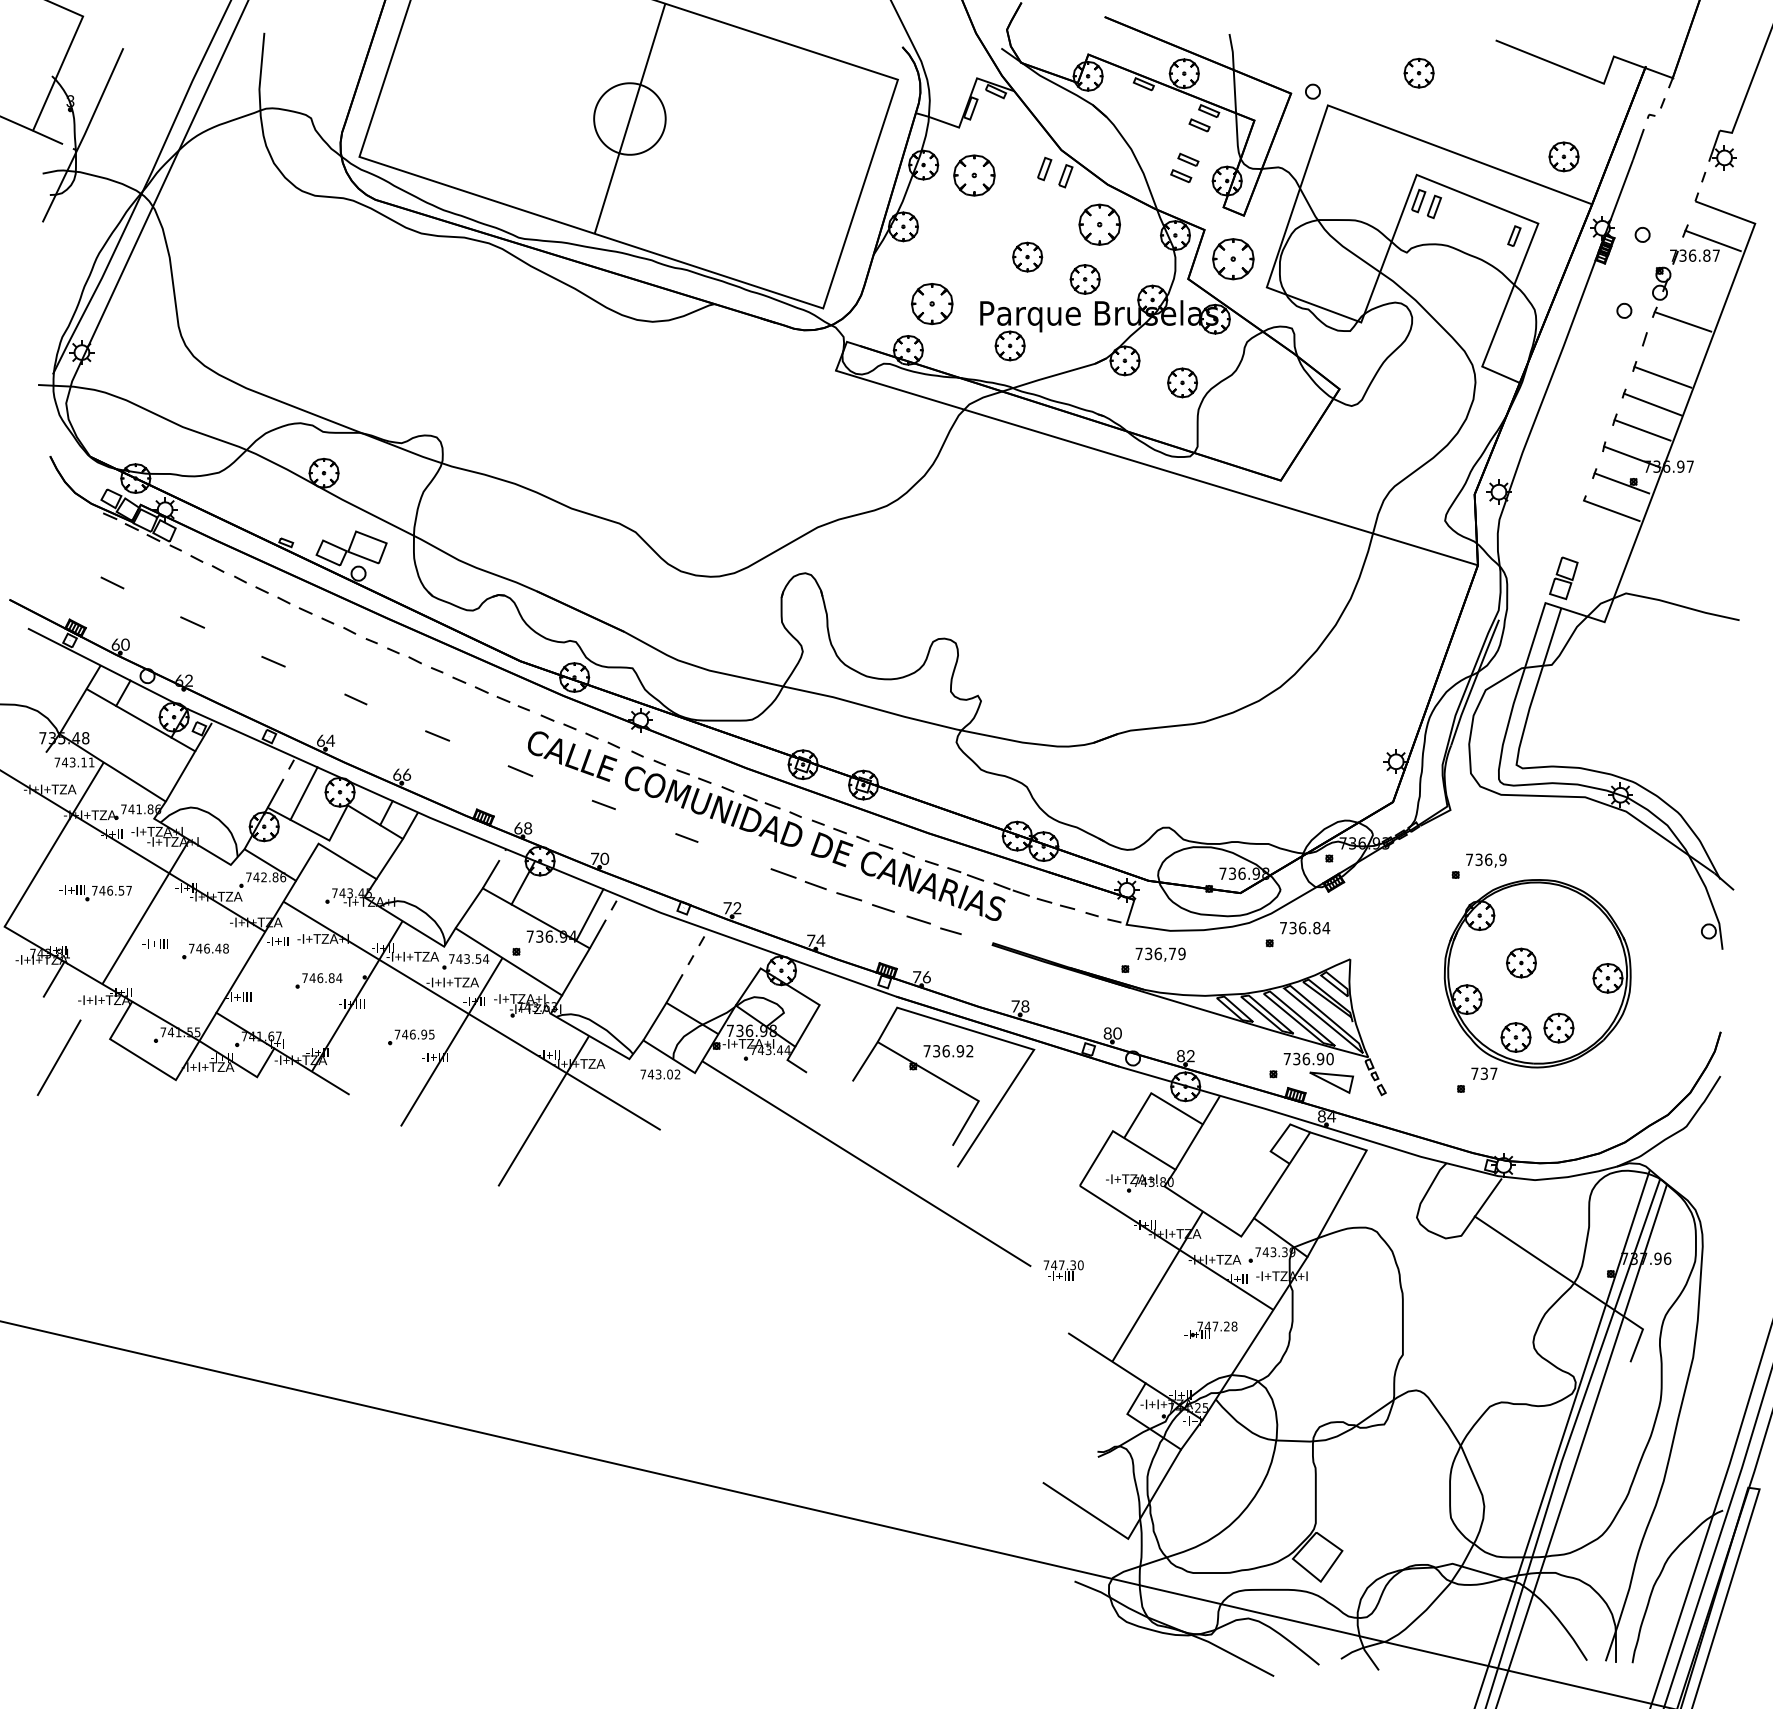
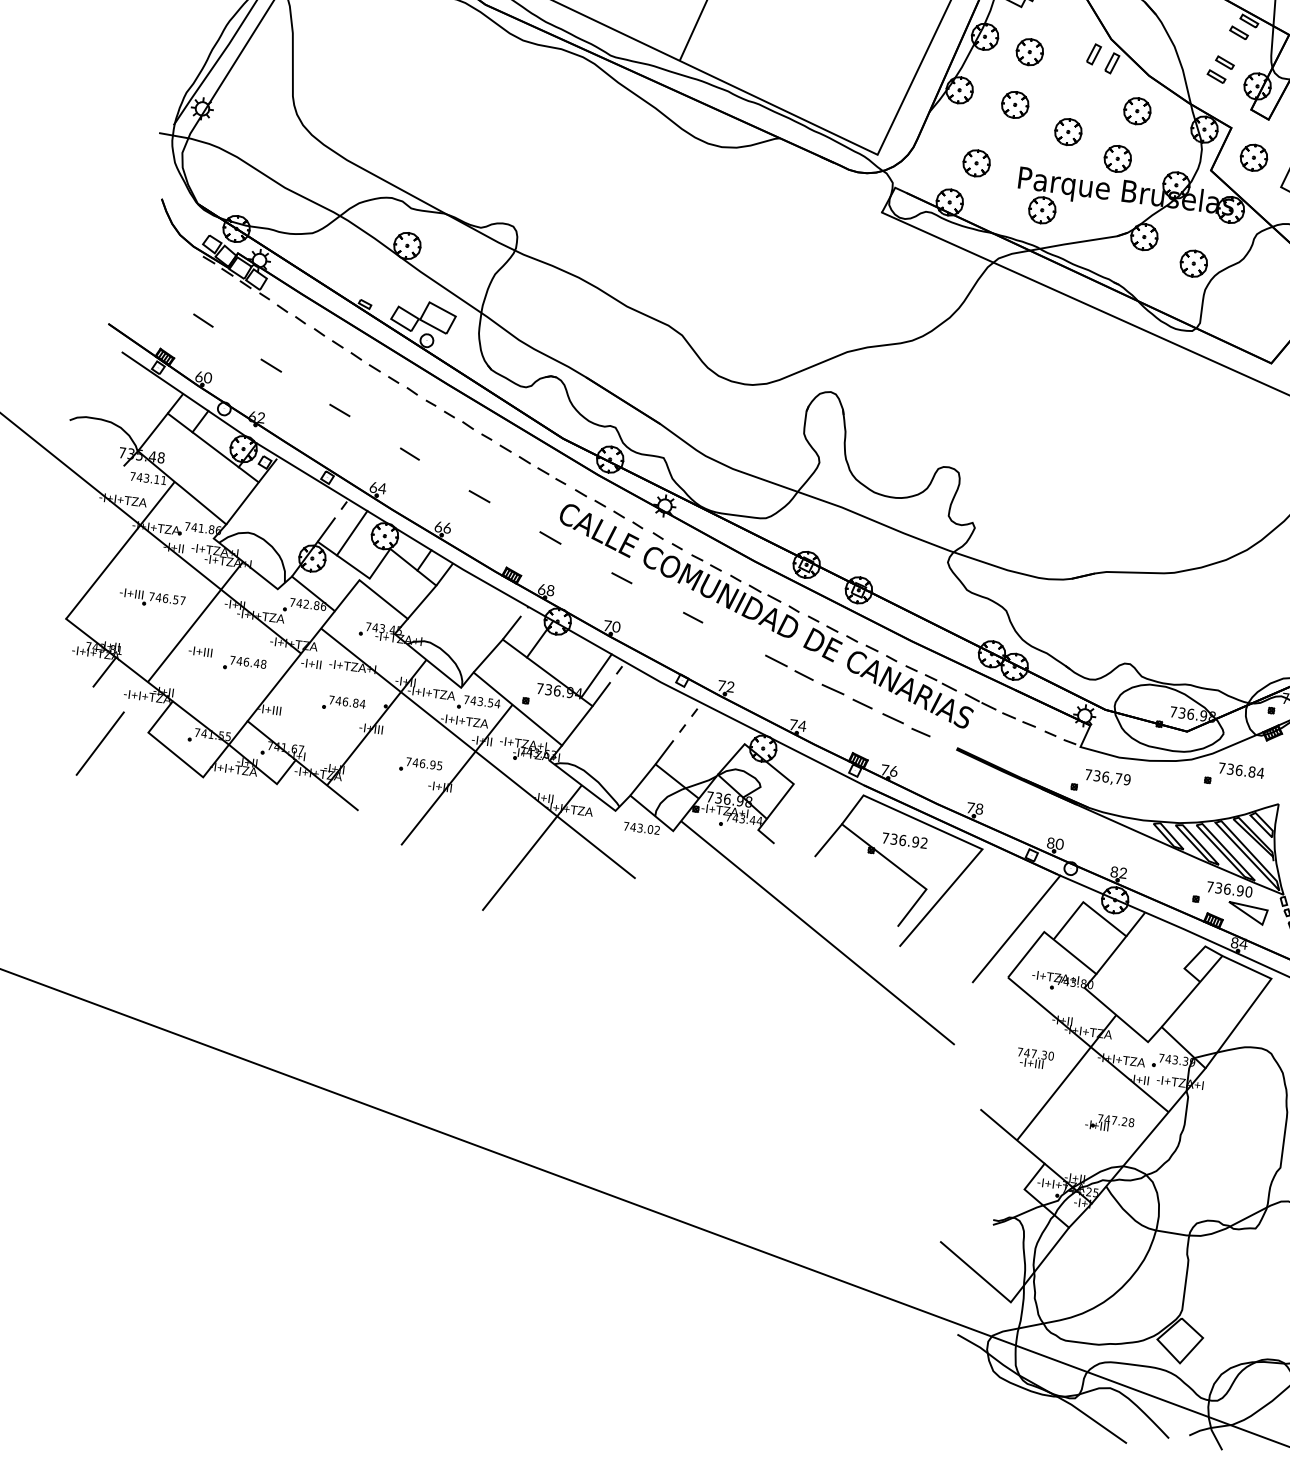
part: (974, 175) -> (1029, 52), size x0.71
part: (1099, 224) -> (1137, 110), size x0.71
part: (965, 234) -> (1014, 104), added
part: (1232, 259) -> (1253, 157), size x0.71
part: (931, 303) -> (976, 162), size x0.71
line: (1082, 1131) -> (1016, 928), added
text: (1063, 1270) -> (1034, 1058), moved

